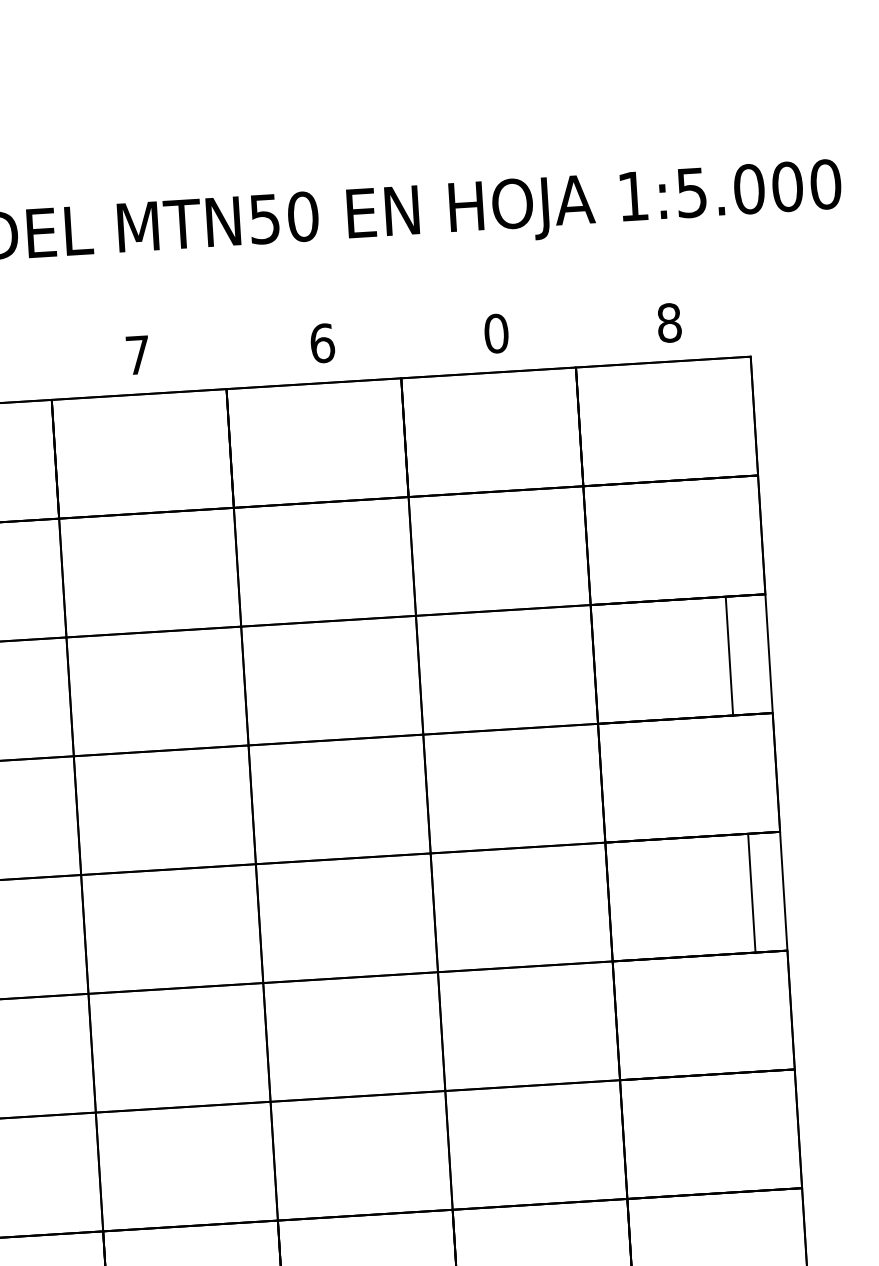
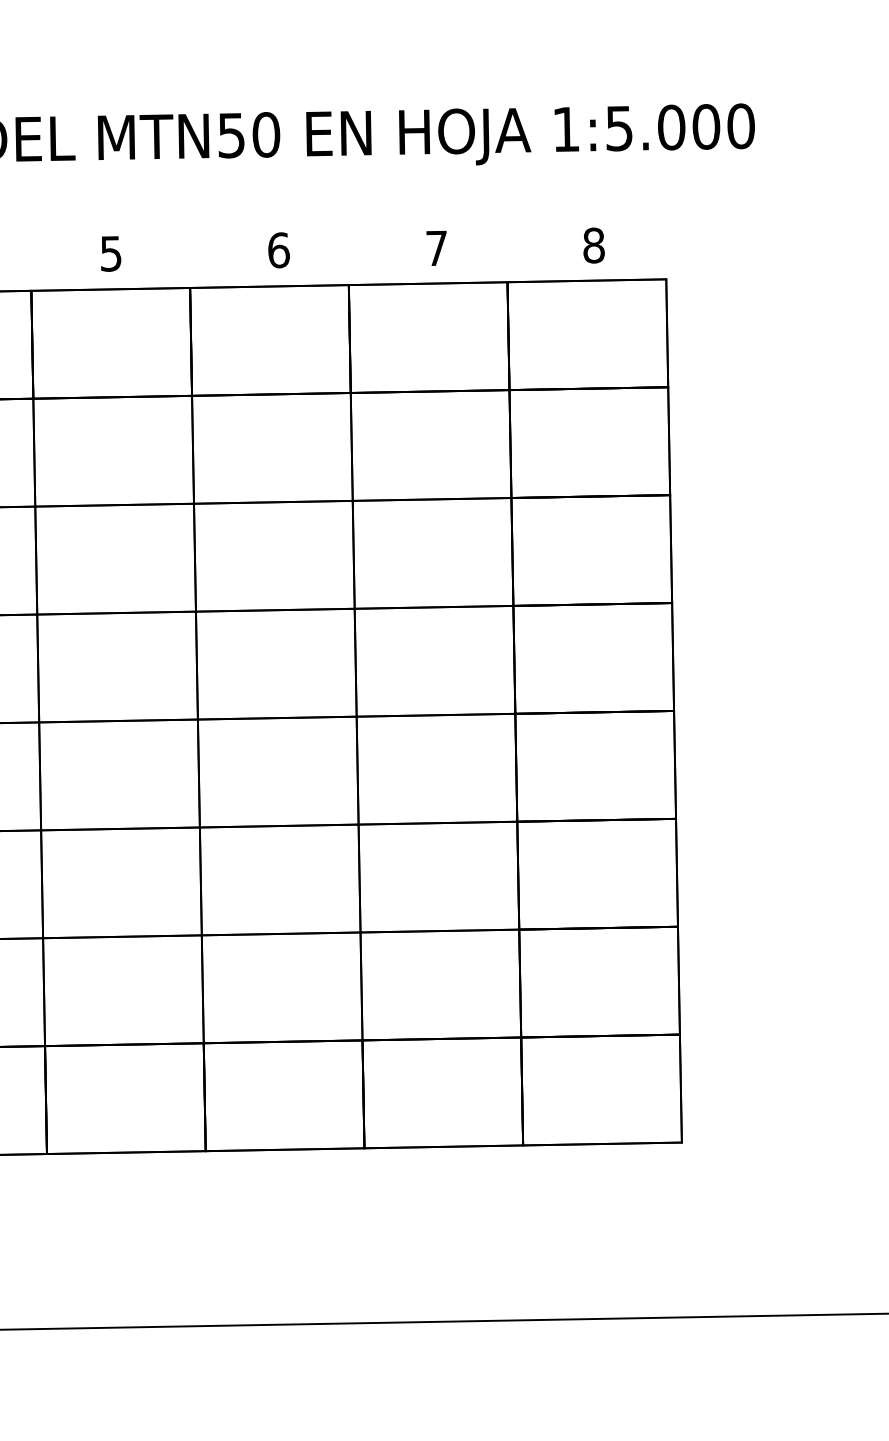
text: (496, 333) -> (436, 248), 0 -> 7
text: (137, 354) -> (110, 253), 7 -> 5
line: (729, 656) -> (671, 549), moved
line: (752, 893) -> (675, 764), moved

